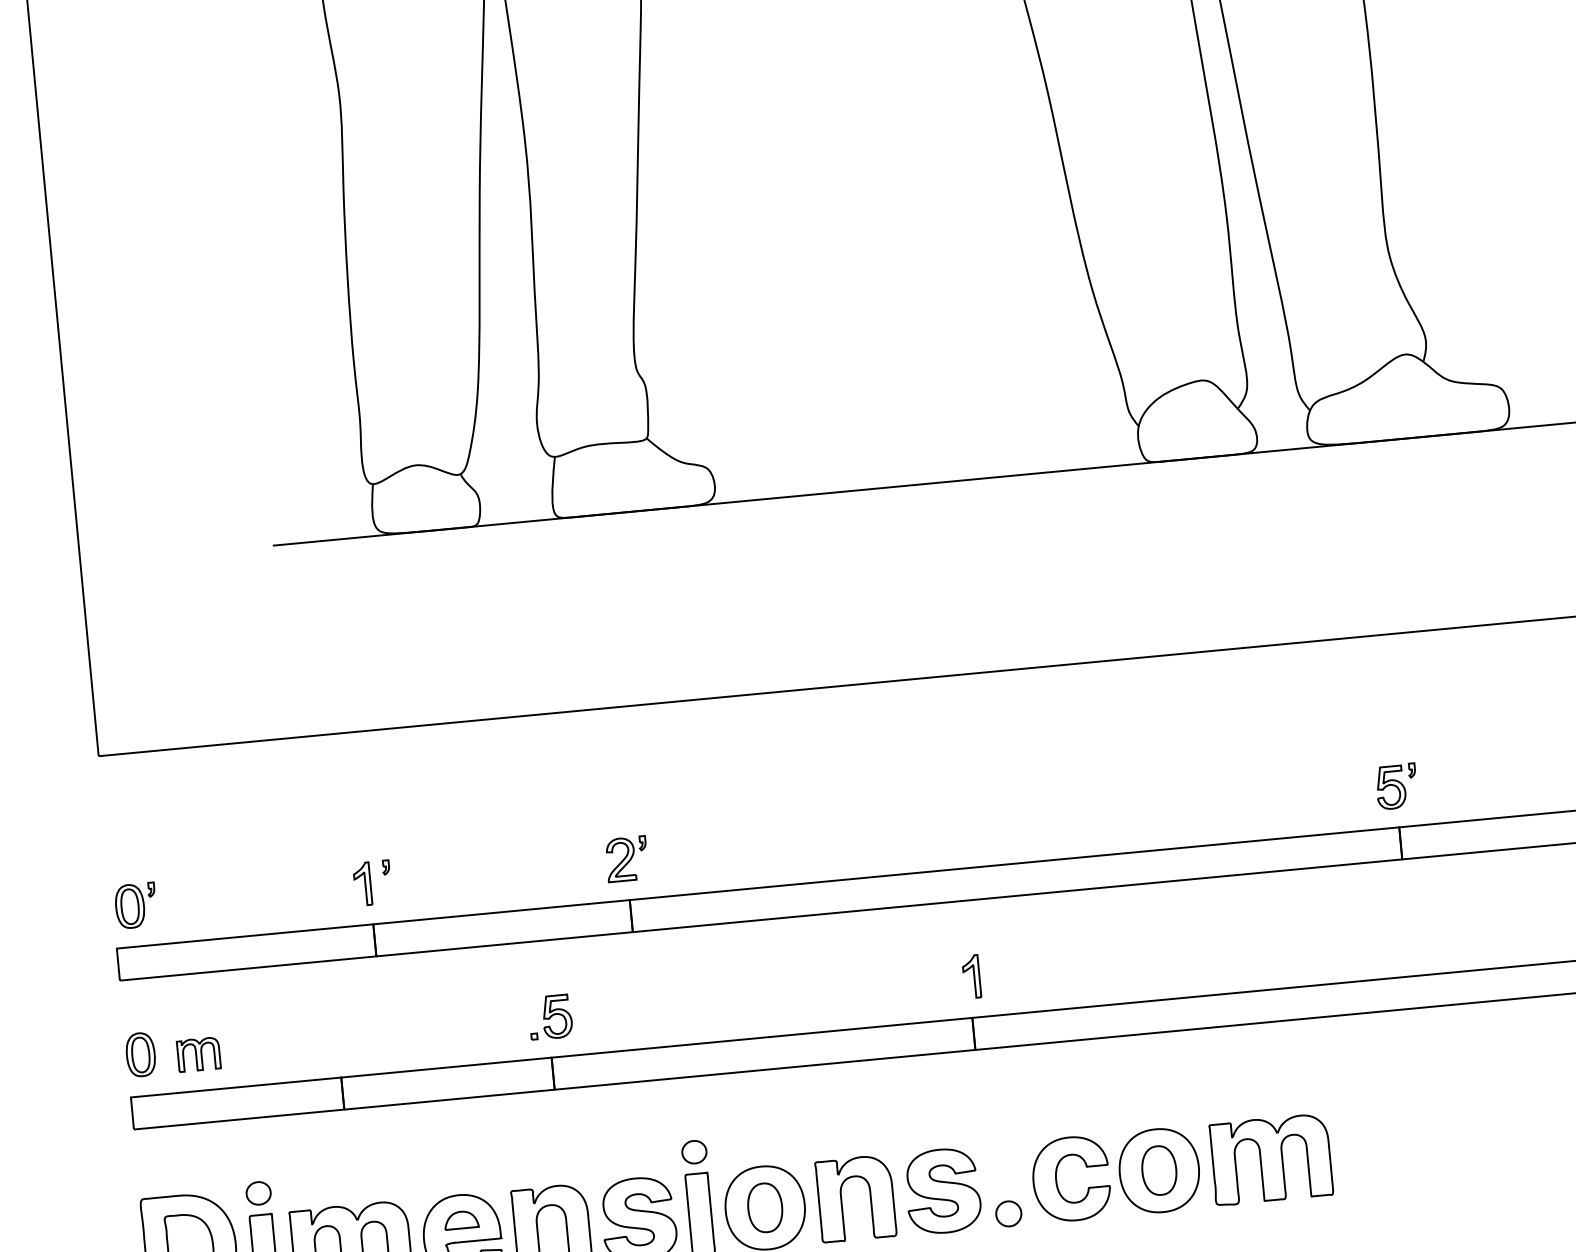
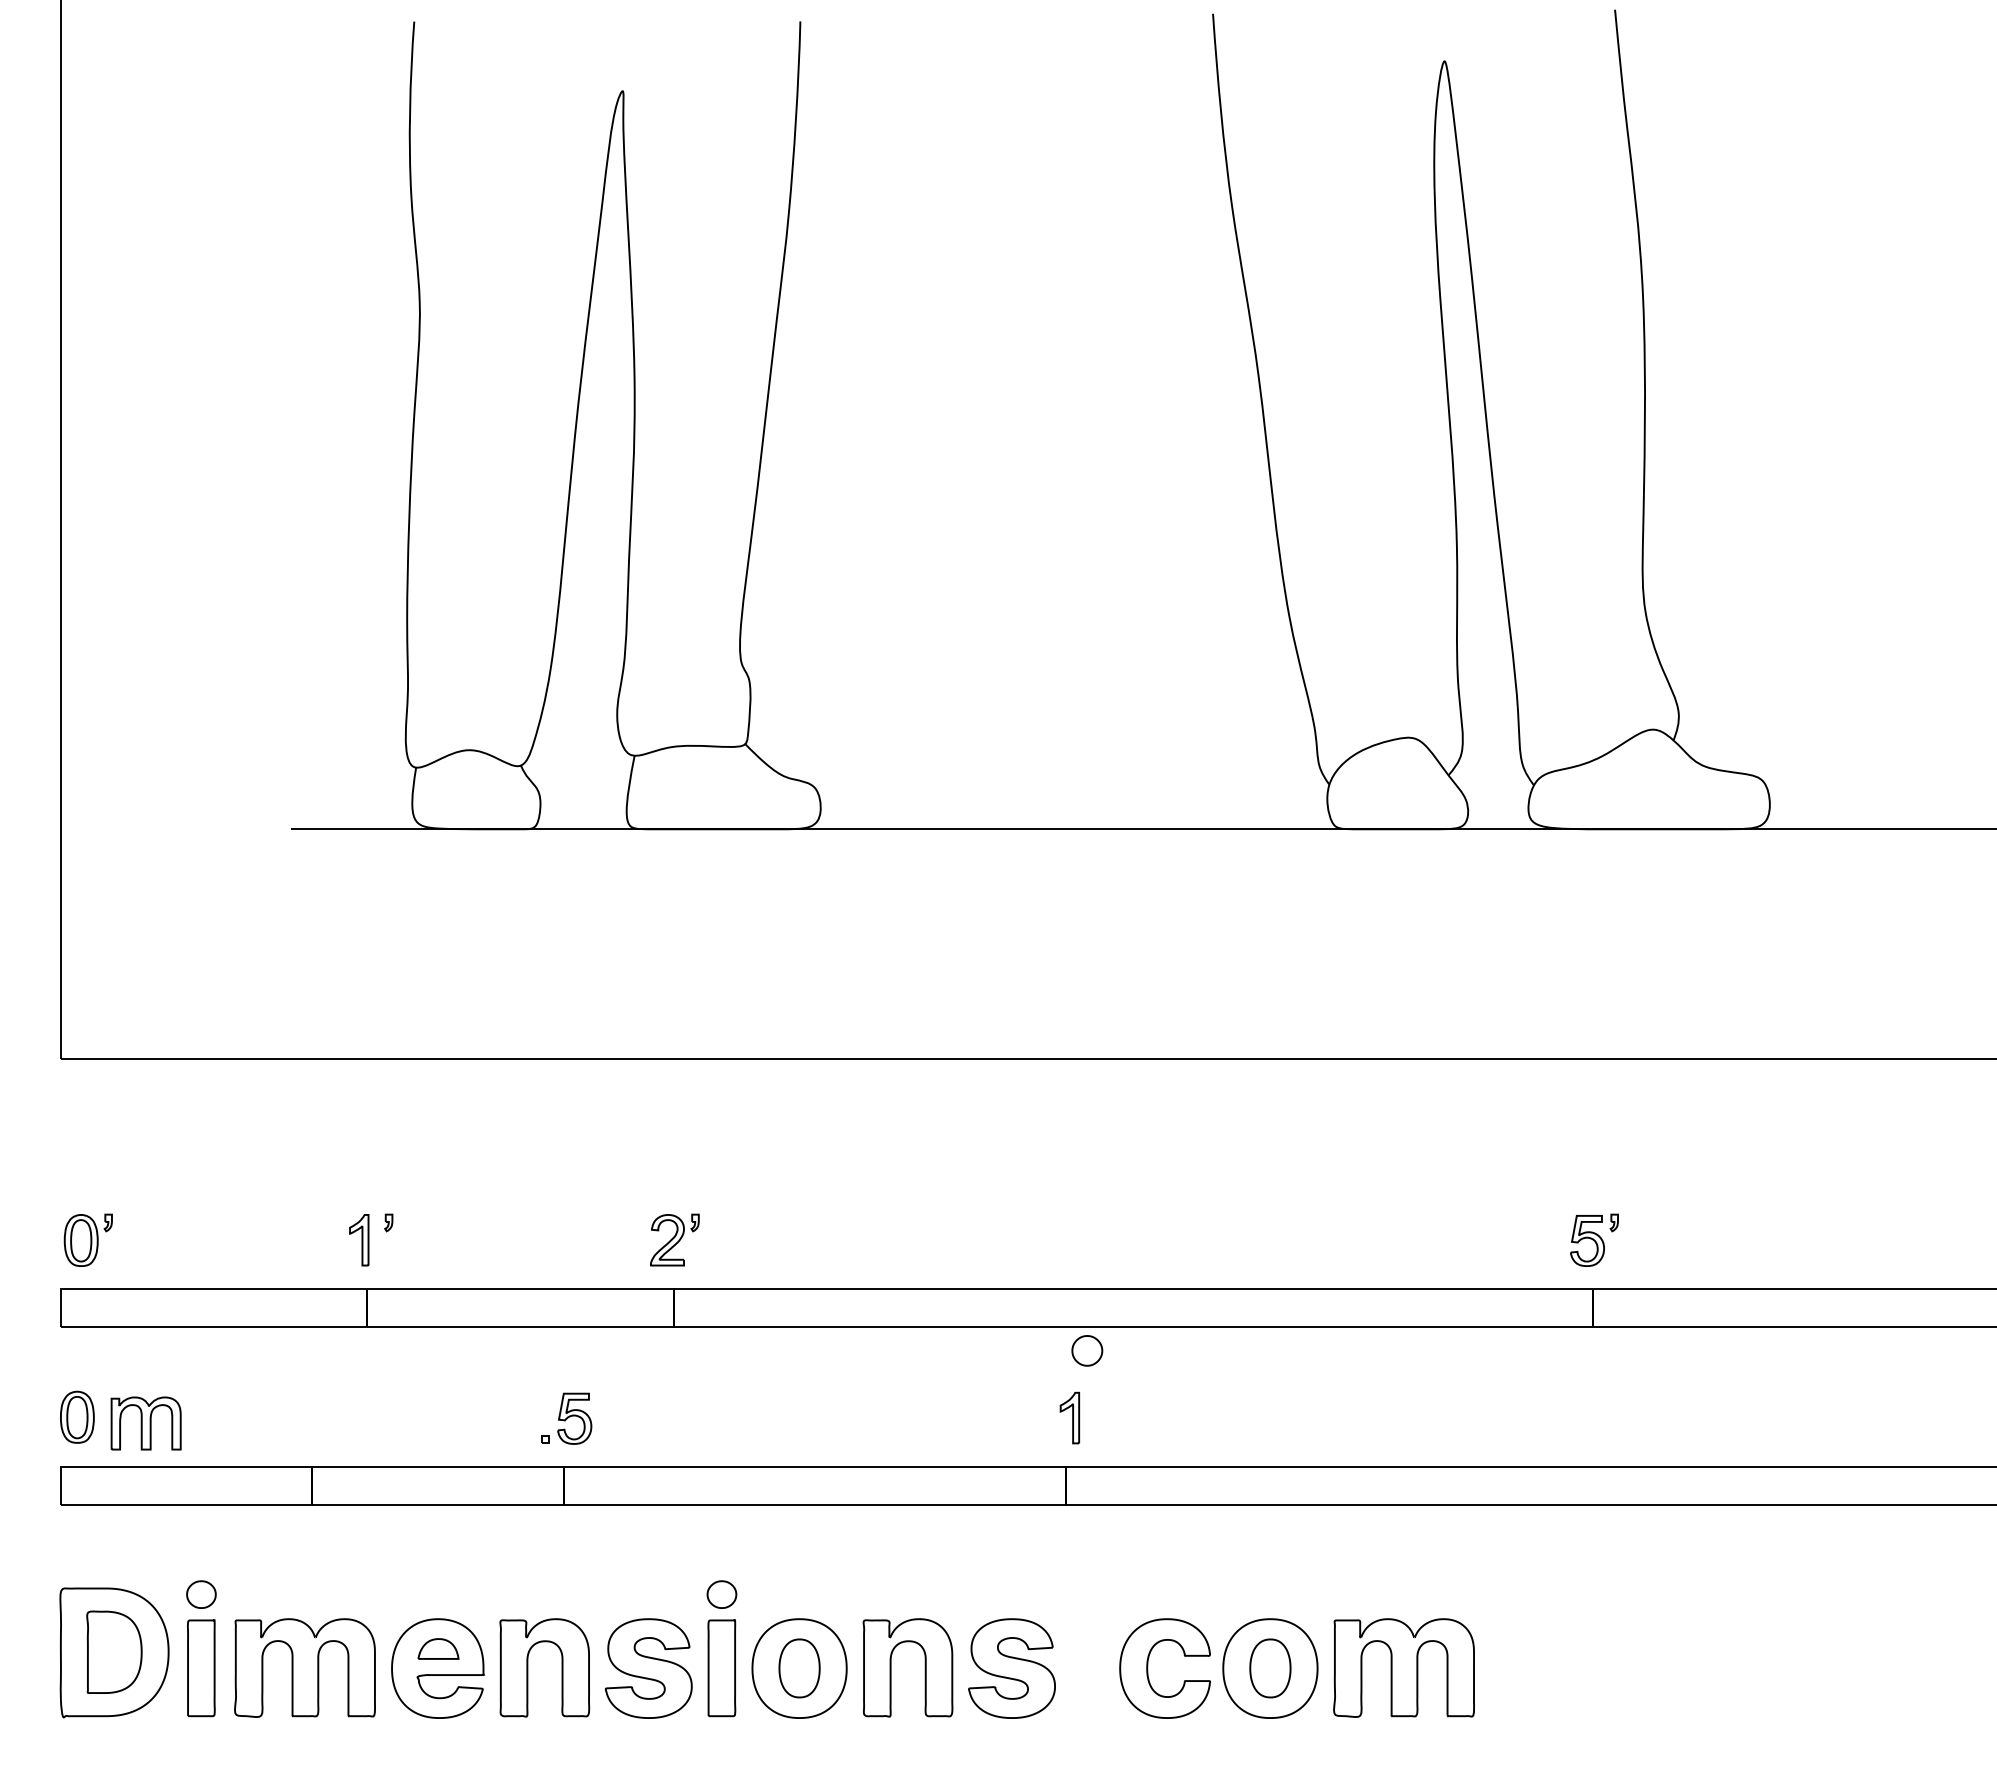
part: (198, 1054) -> (145, 1423), size x1.4
part: (1008, 1213) -> (1087, 1350), moved

